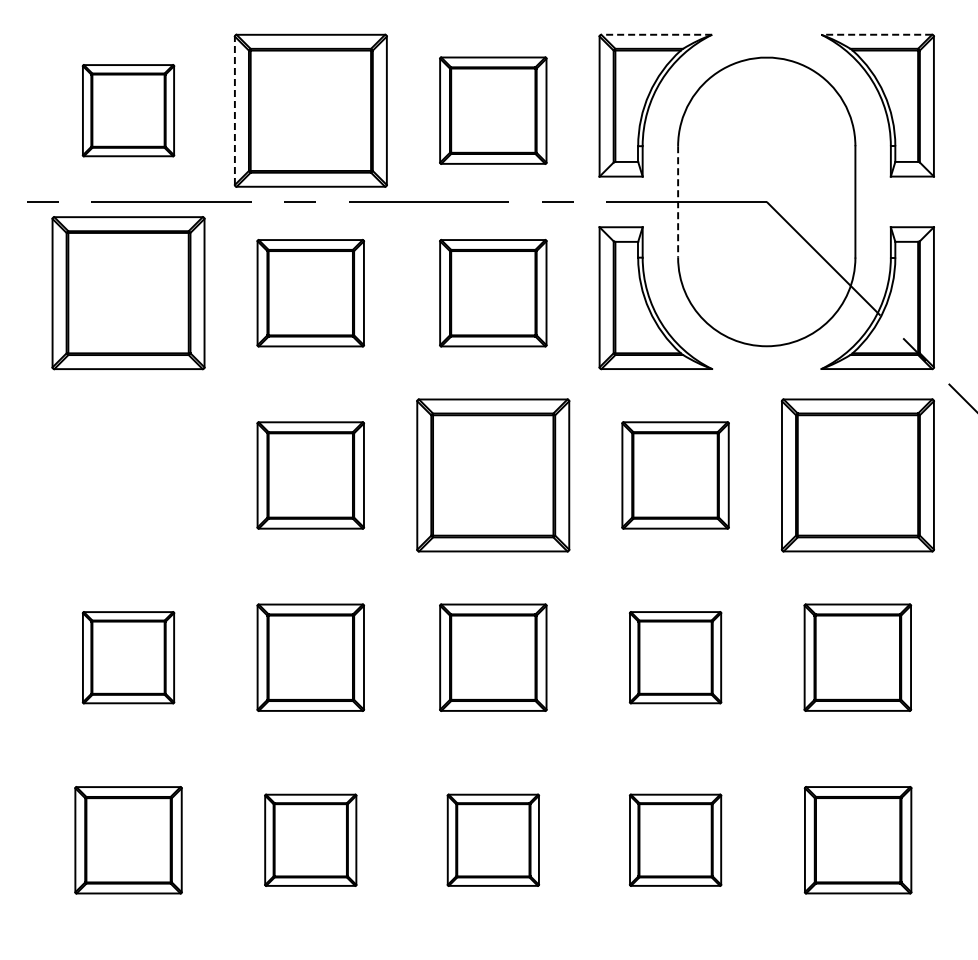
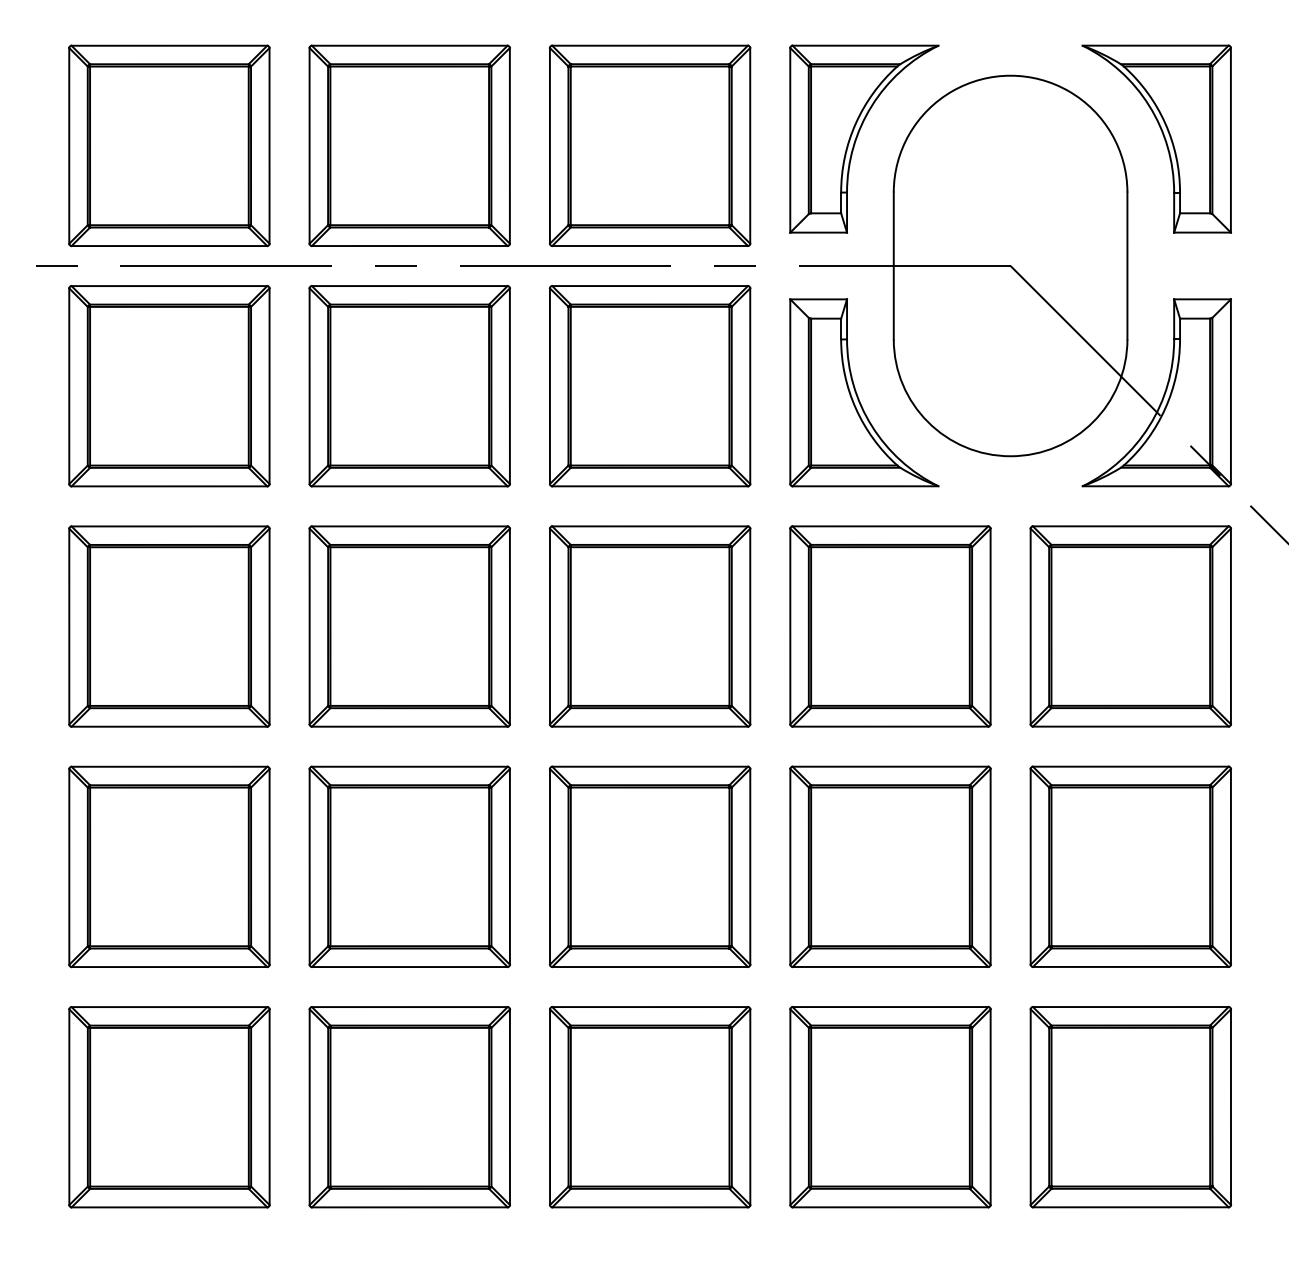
line: (656, 34) -> (865, 45), dashed -> solid
line: (876, 34) -> (1155, 45), dashed -> solid
part: (128, 110) -> (169, 145), size x1.67
line: (234, 110) -> (309, 145), dashed -> solid
part: (493, 110) -> (650, 145), size x1.43
line: (678, 201) -> (894, 265), dashed -> solid
part: (310, 293) -> (409, 386), size x1.43
part: (493, 293) -> (650, 386), size x1.43
part: (128, 475) -> (169, 626), added
part: (310, 475) -> (409, 626), size x1.43
part: (675, 475) -> (890, 626), size x1.43
part: (128, 657) -> (169, 866), size x1.67
part: (310, 657) -> (409, 866), size x1.43
part: (493, 657) -> (650, 866), size x1.43
part: (675, 657) -> (890, 866), size x1.67
part: (857, 657) -> (1130, 866), size x1.43
part: (128, 840) -> (169, 1107), size x1.43
part: (310, 840) -> (409, 1107), size x1.67
part: (493, 840) -> (650, 1107), size x1.67
part: (675, 840) -> (890, 1107), size x1.67
part: (858, 840) -> (1131, 1107), size x1.43

